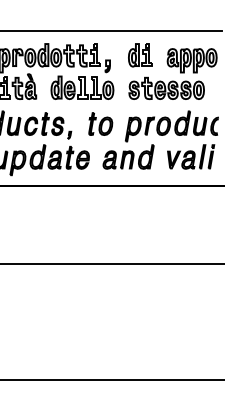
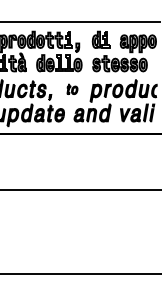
part: (100, 124) -> (72, 89), size x0.6

